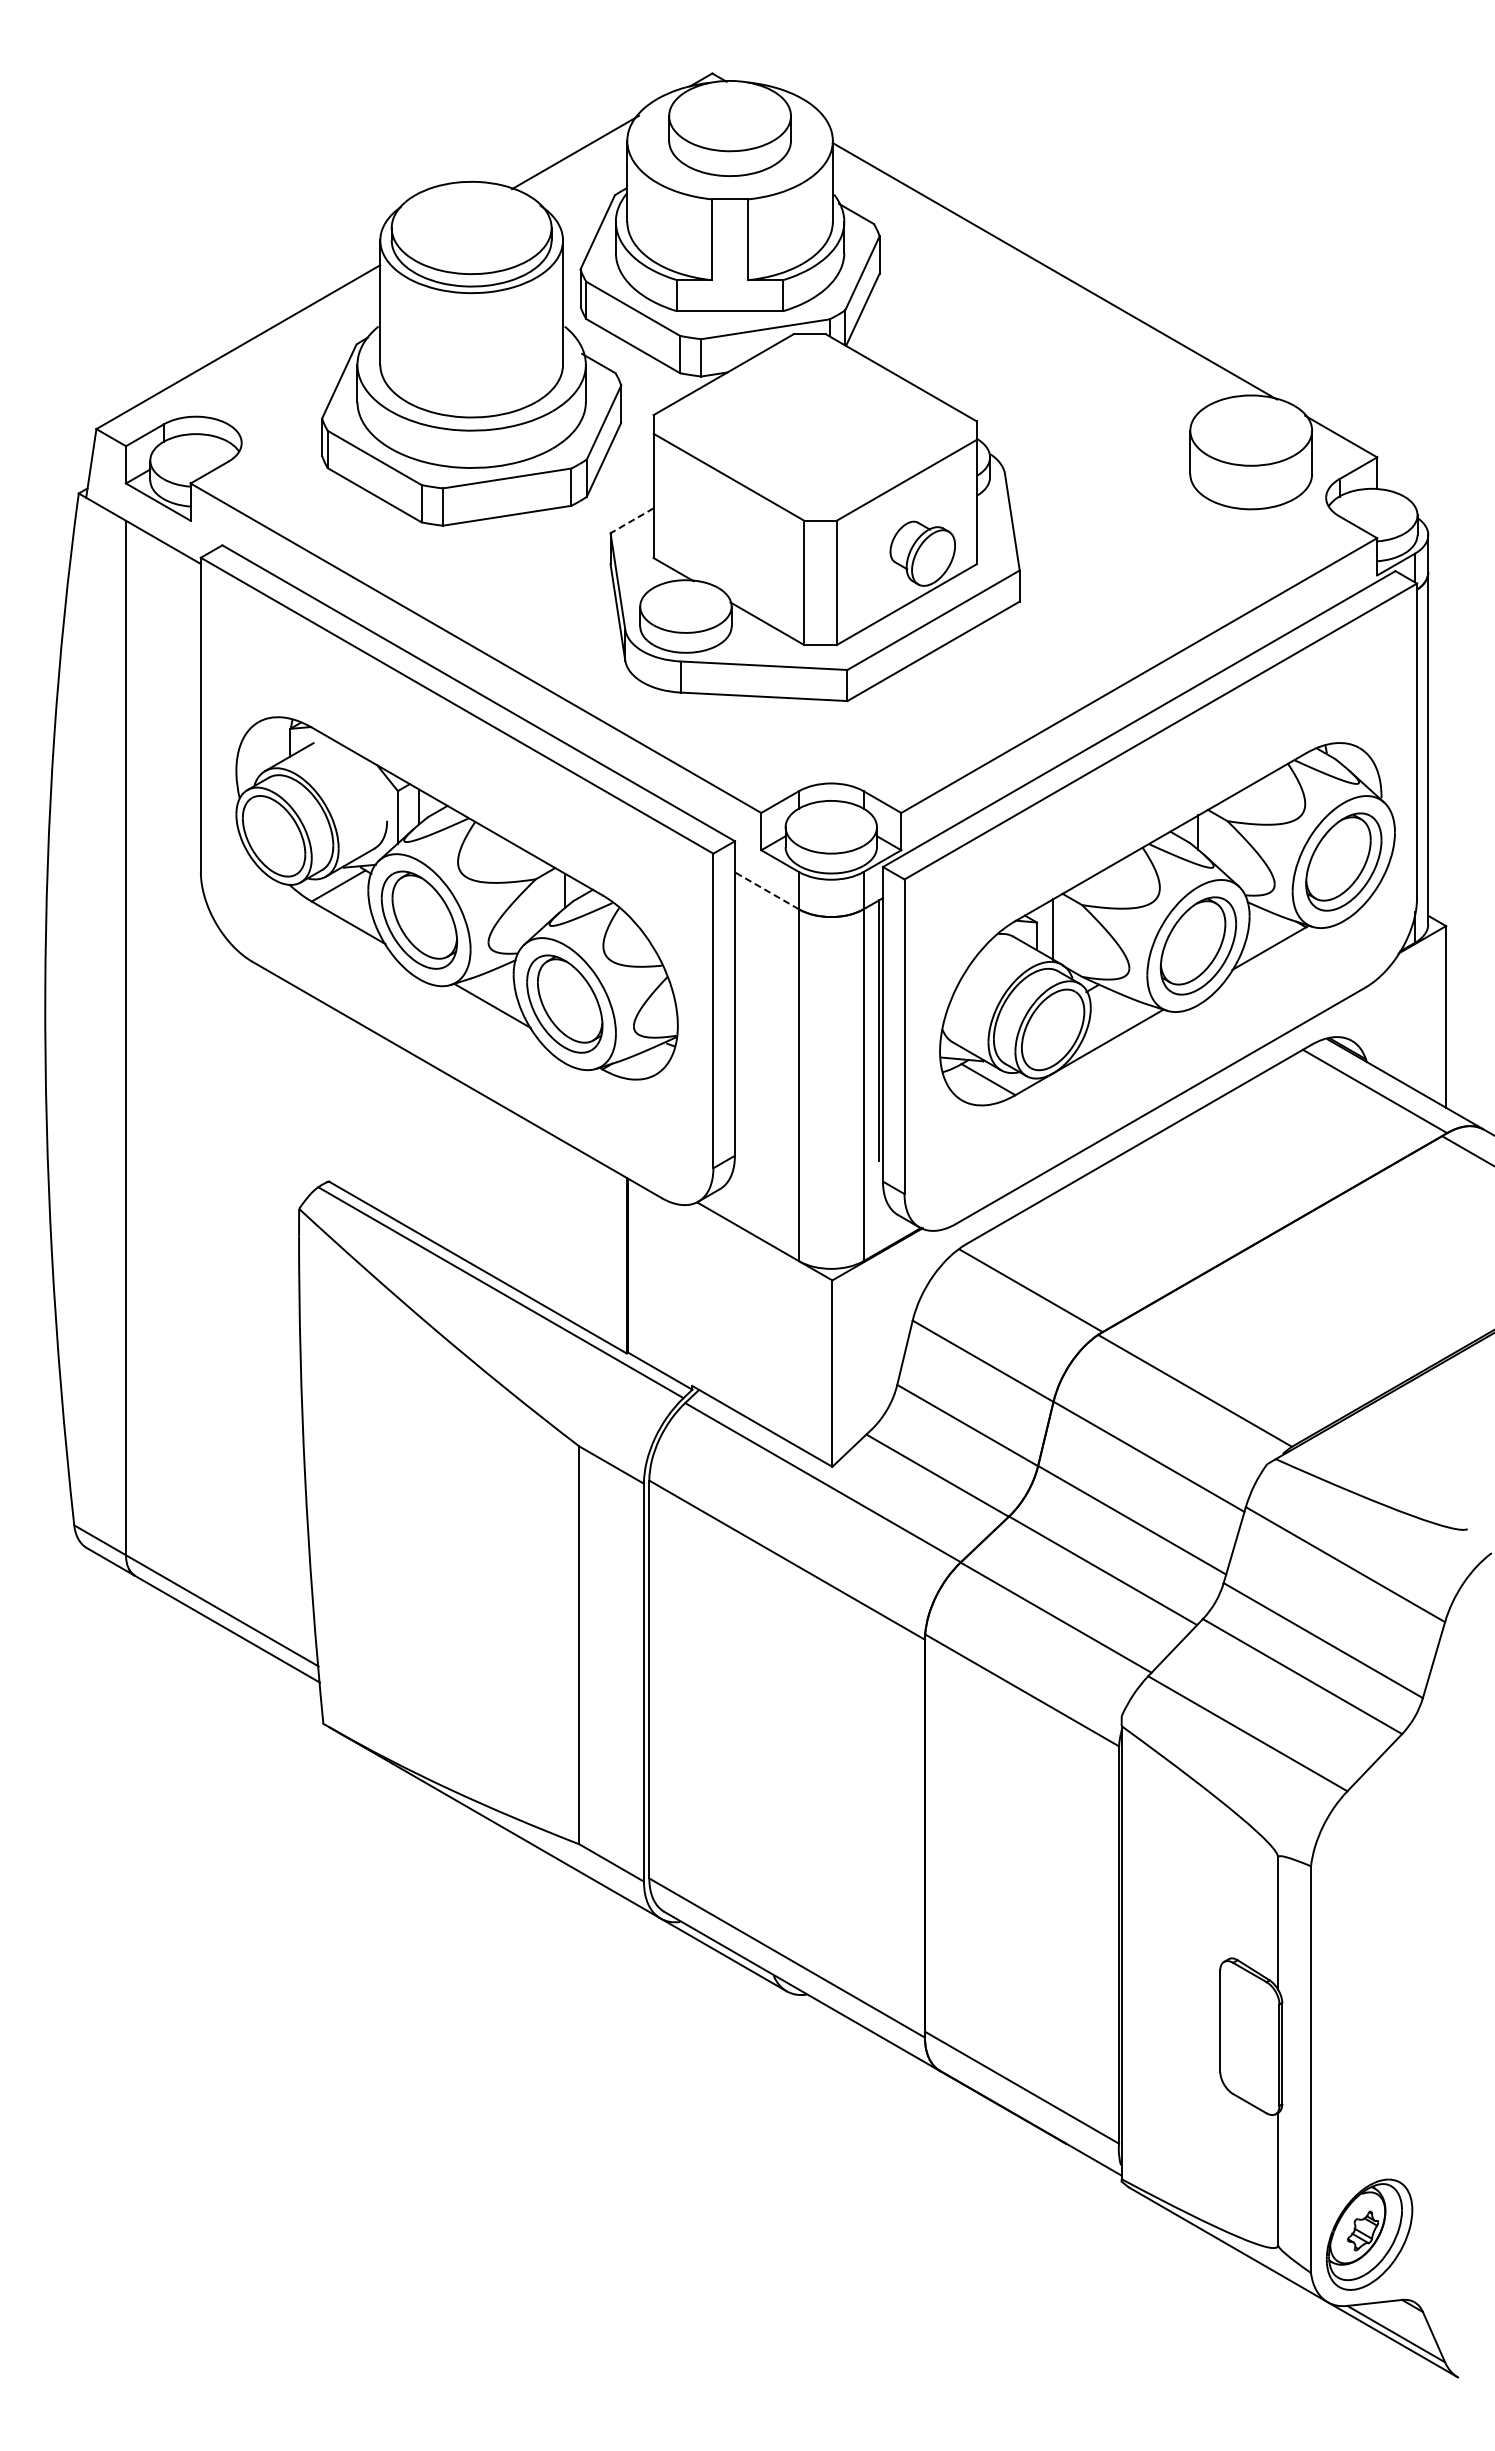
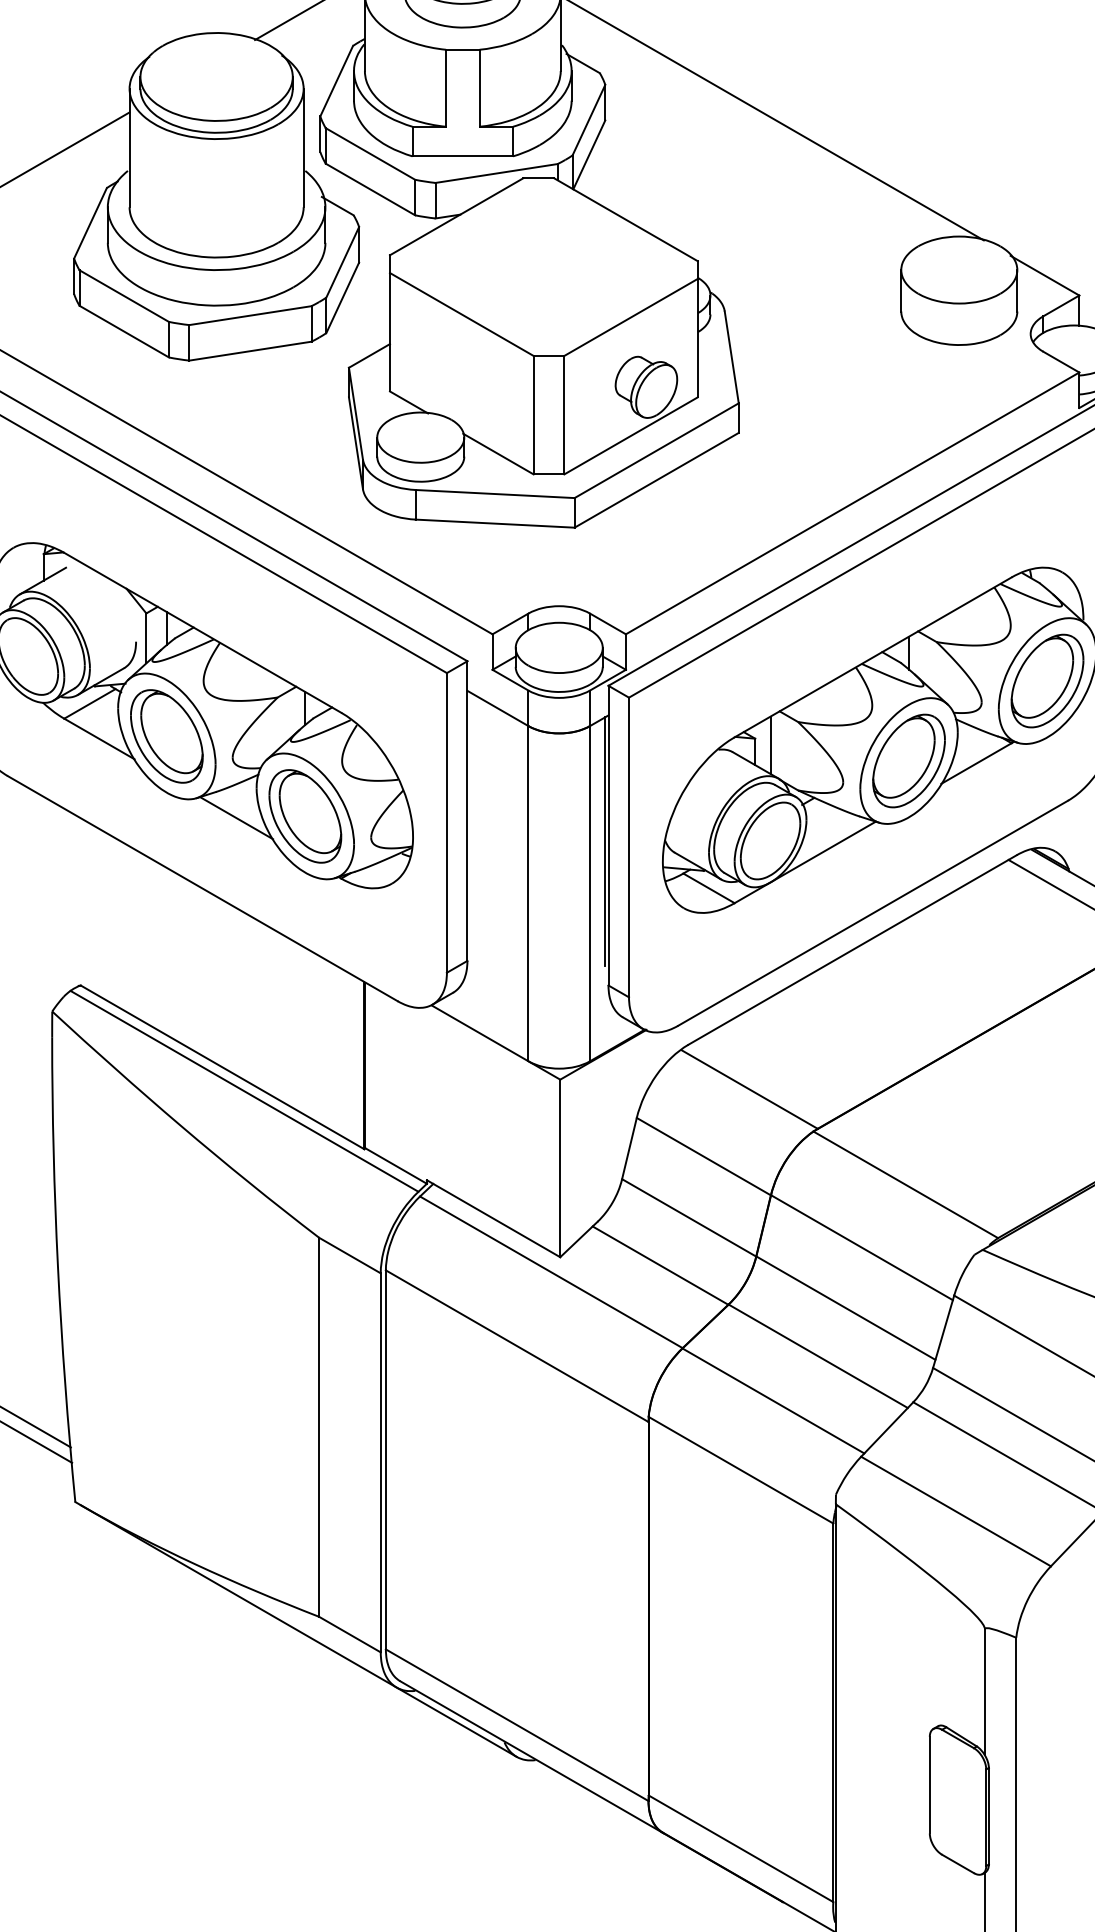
line: (632, 520) -> (369, 355), dashed -> solid
line: (766, 890) -> (497, 708), dashed -> solid

